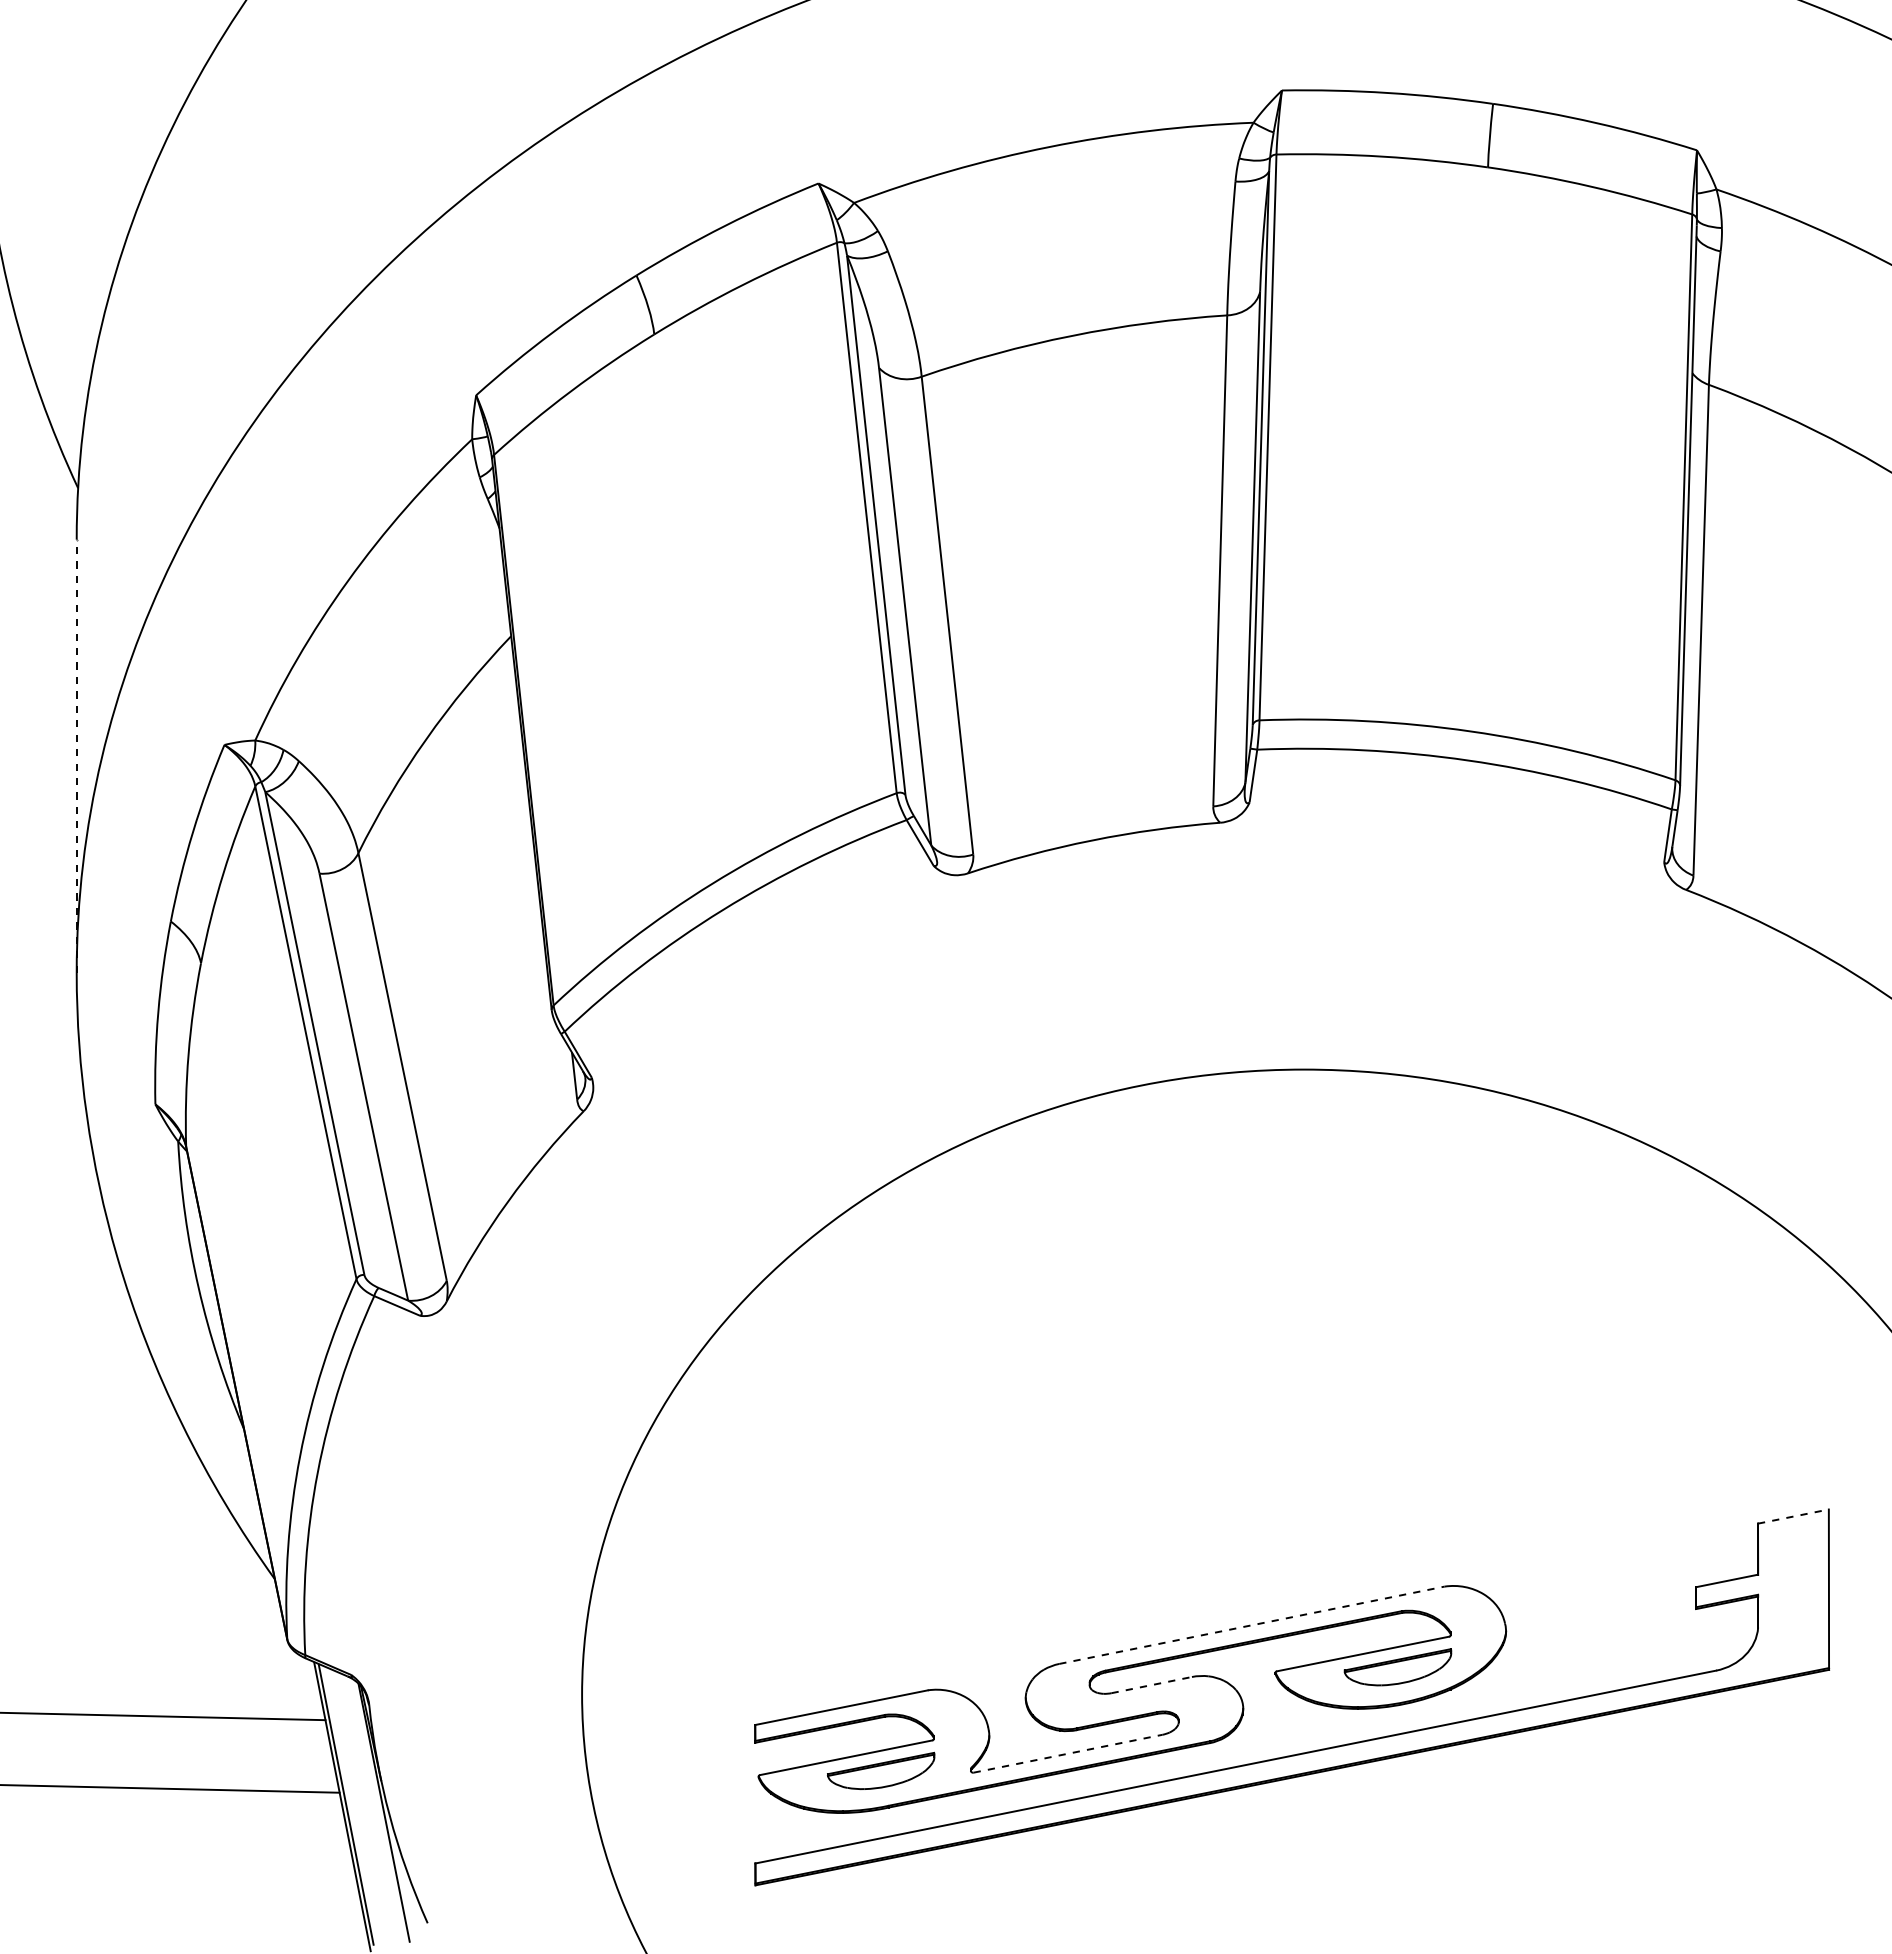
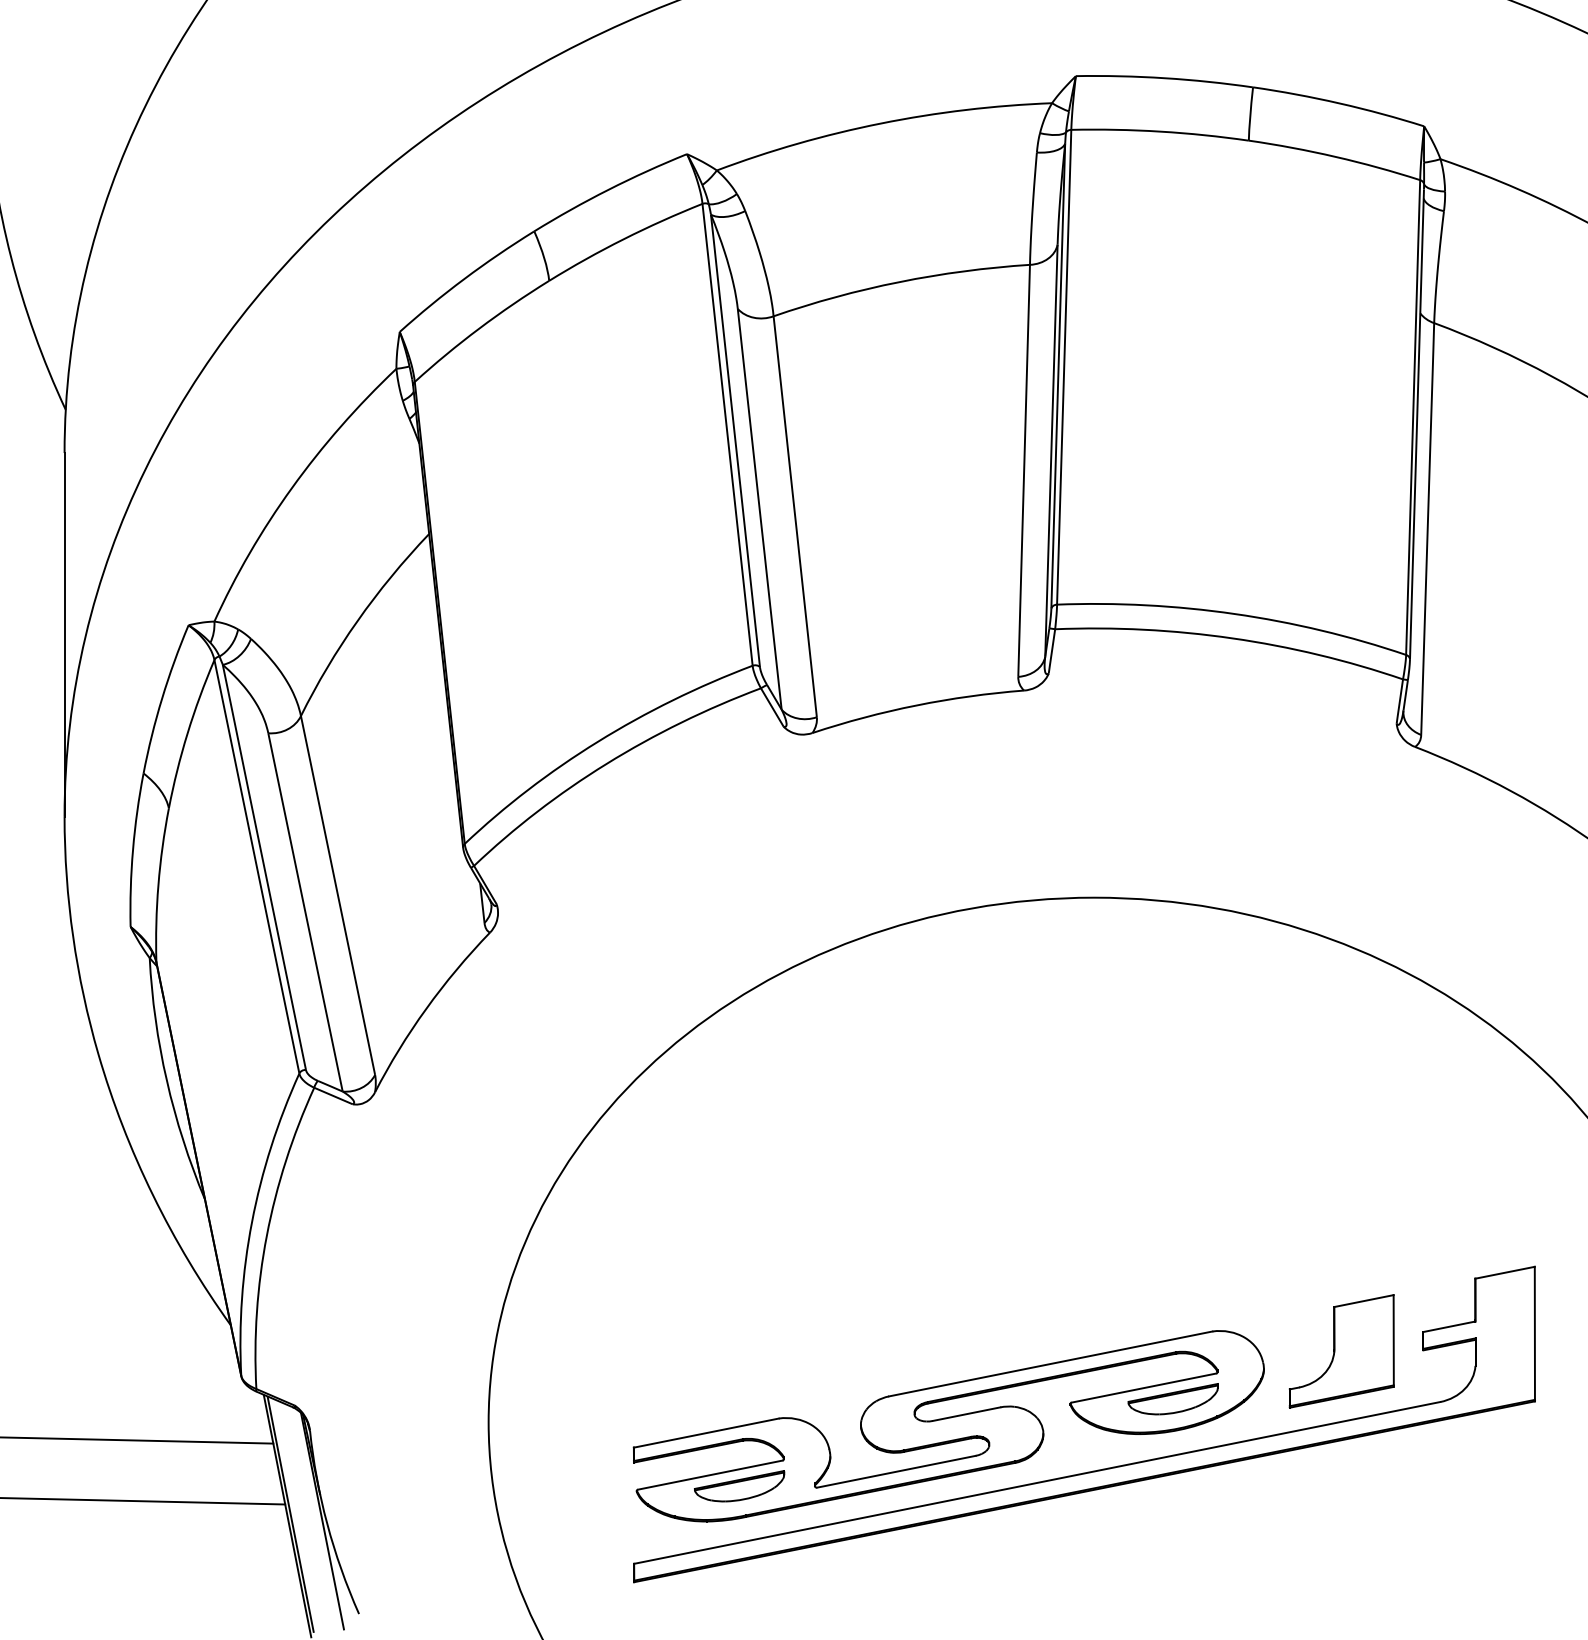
line: (76, 756) -> (64, 634), dashed -> solid
line: (1793, 1516) -> (1505, 1272), dashed -> solid
part: (1598, 1610) -> (1341, 1351), added
line: (1252, 1625) -> (1051, 1364), dashed -> solid
line: (1152, 1684) -> (967, 1413), dashed -> solid
line: (1068, 1753) -> (896, 1471), dashed -> solid

